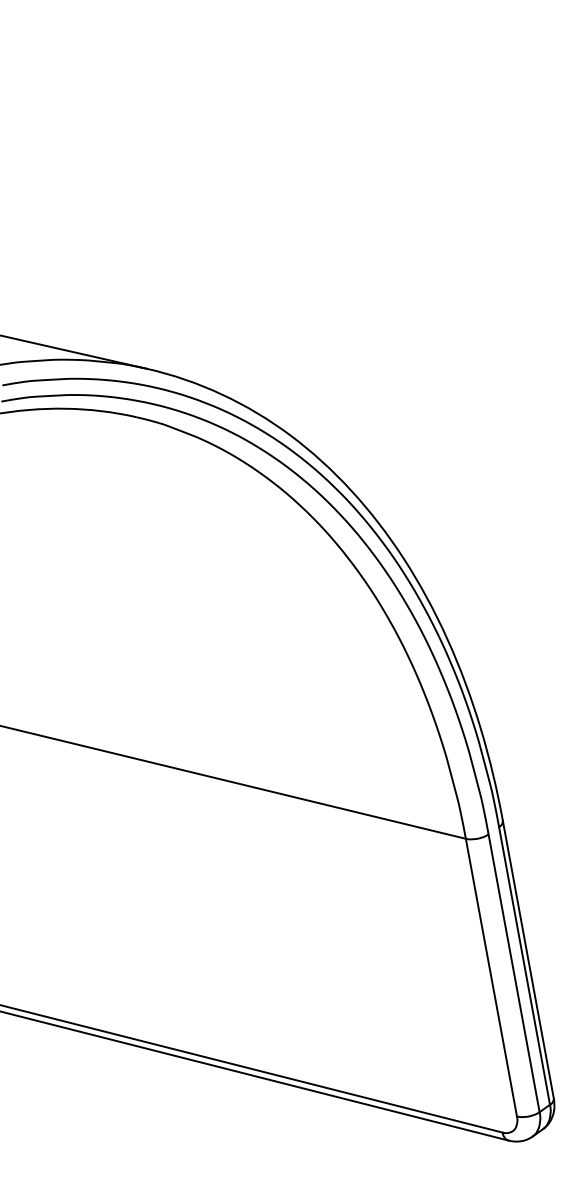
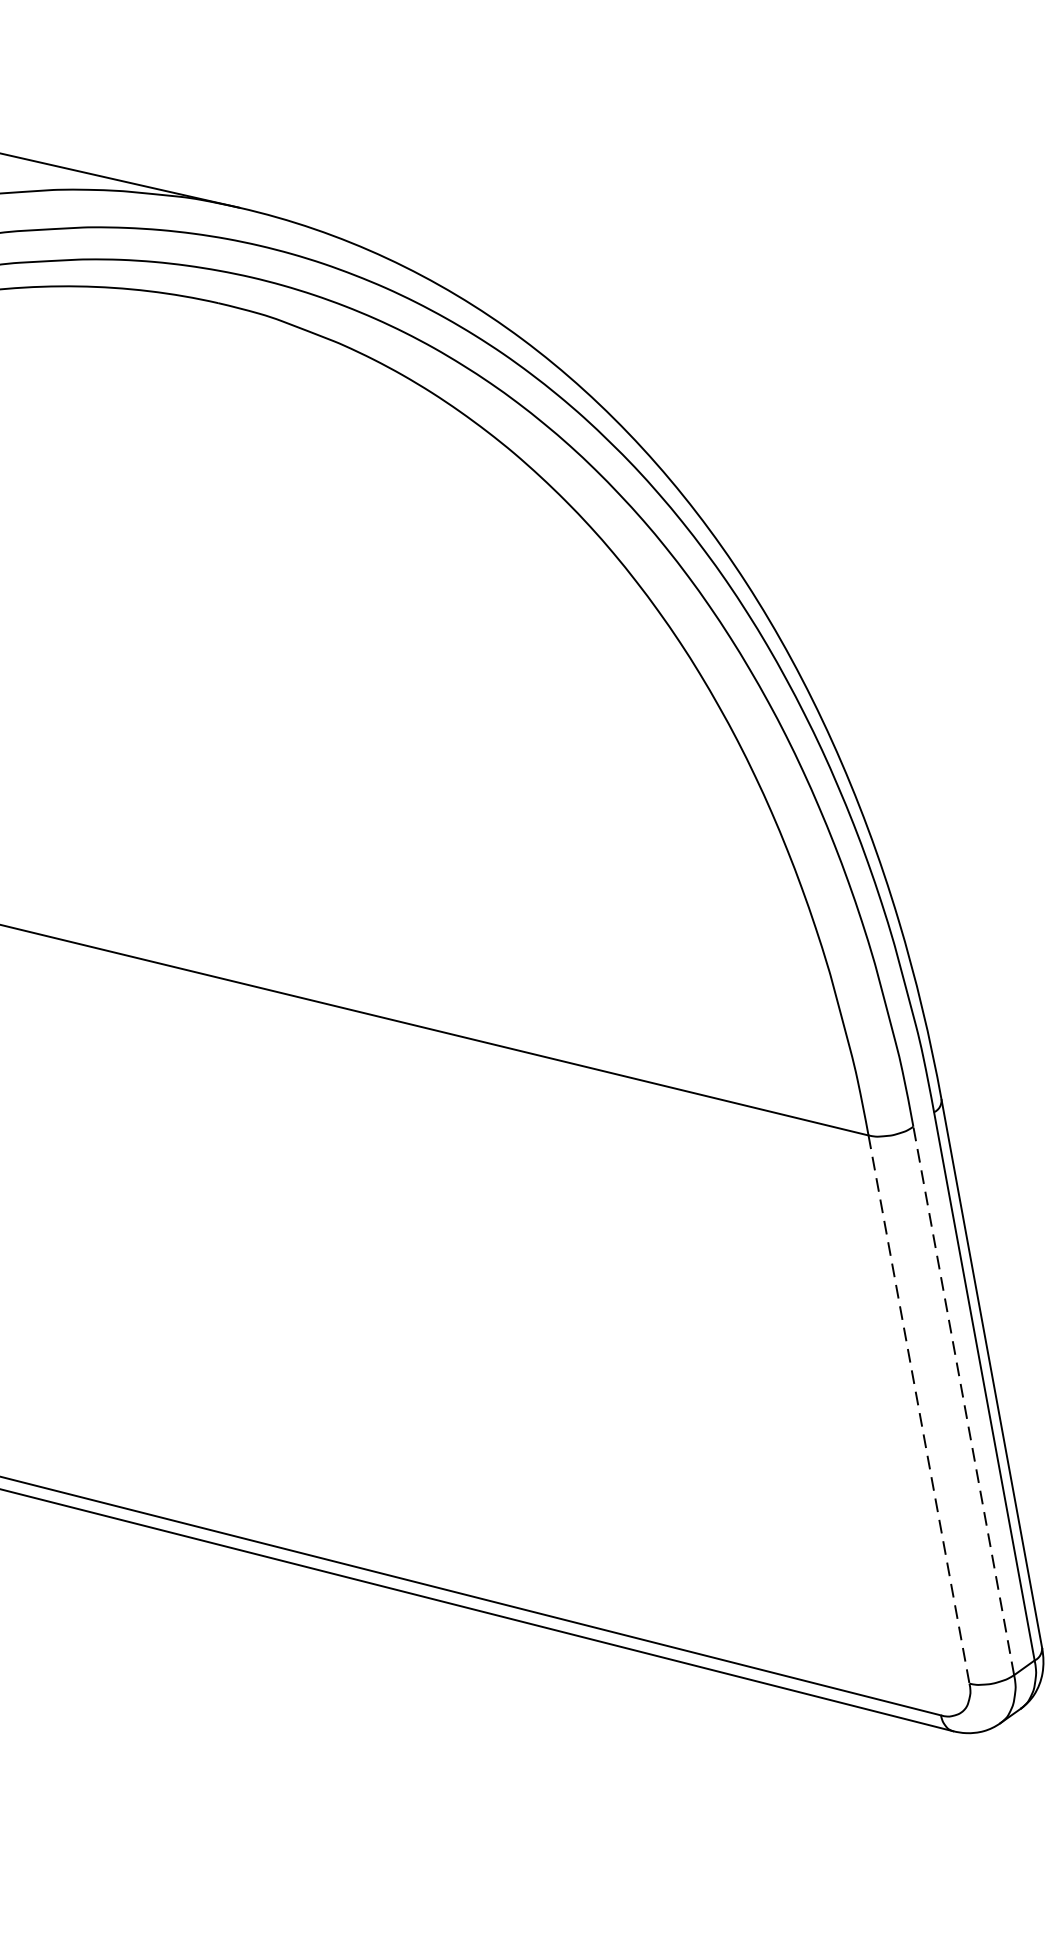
line: (514, 972) -> (964, 1399), solid -> dashed
line: (491, 978) -> (919, 1411), solid -> dashed

